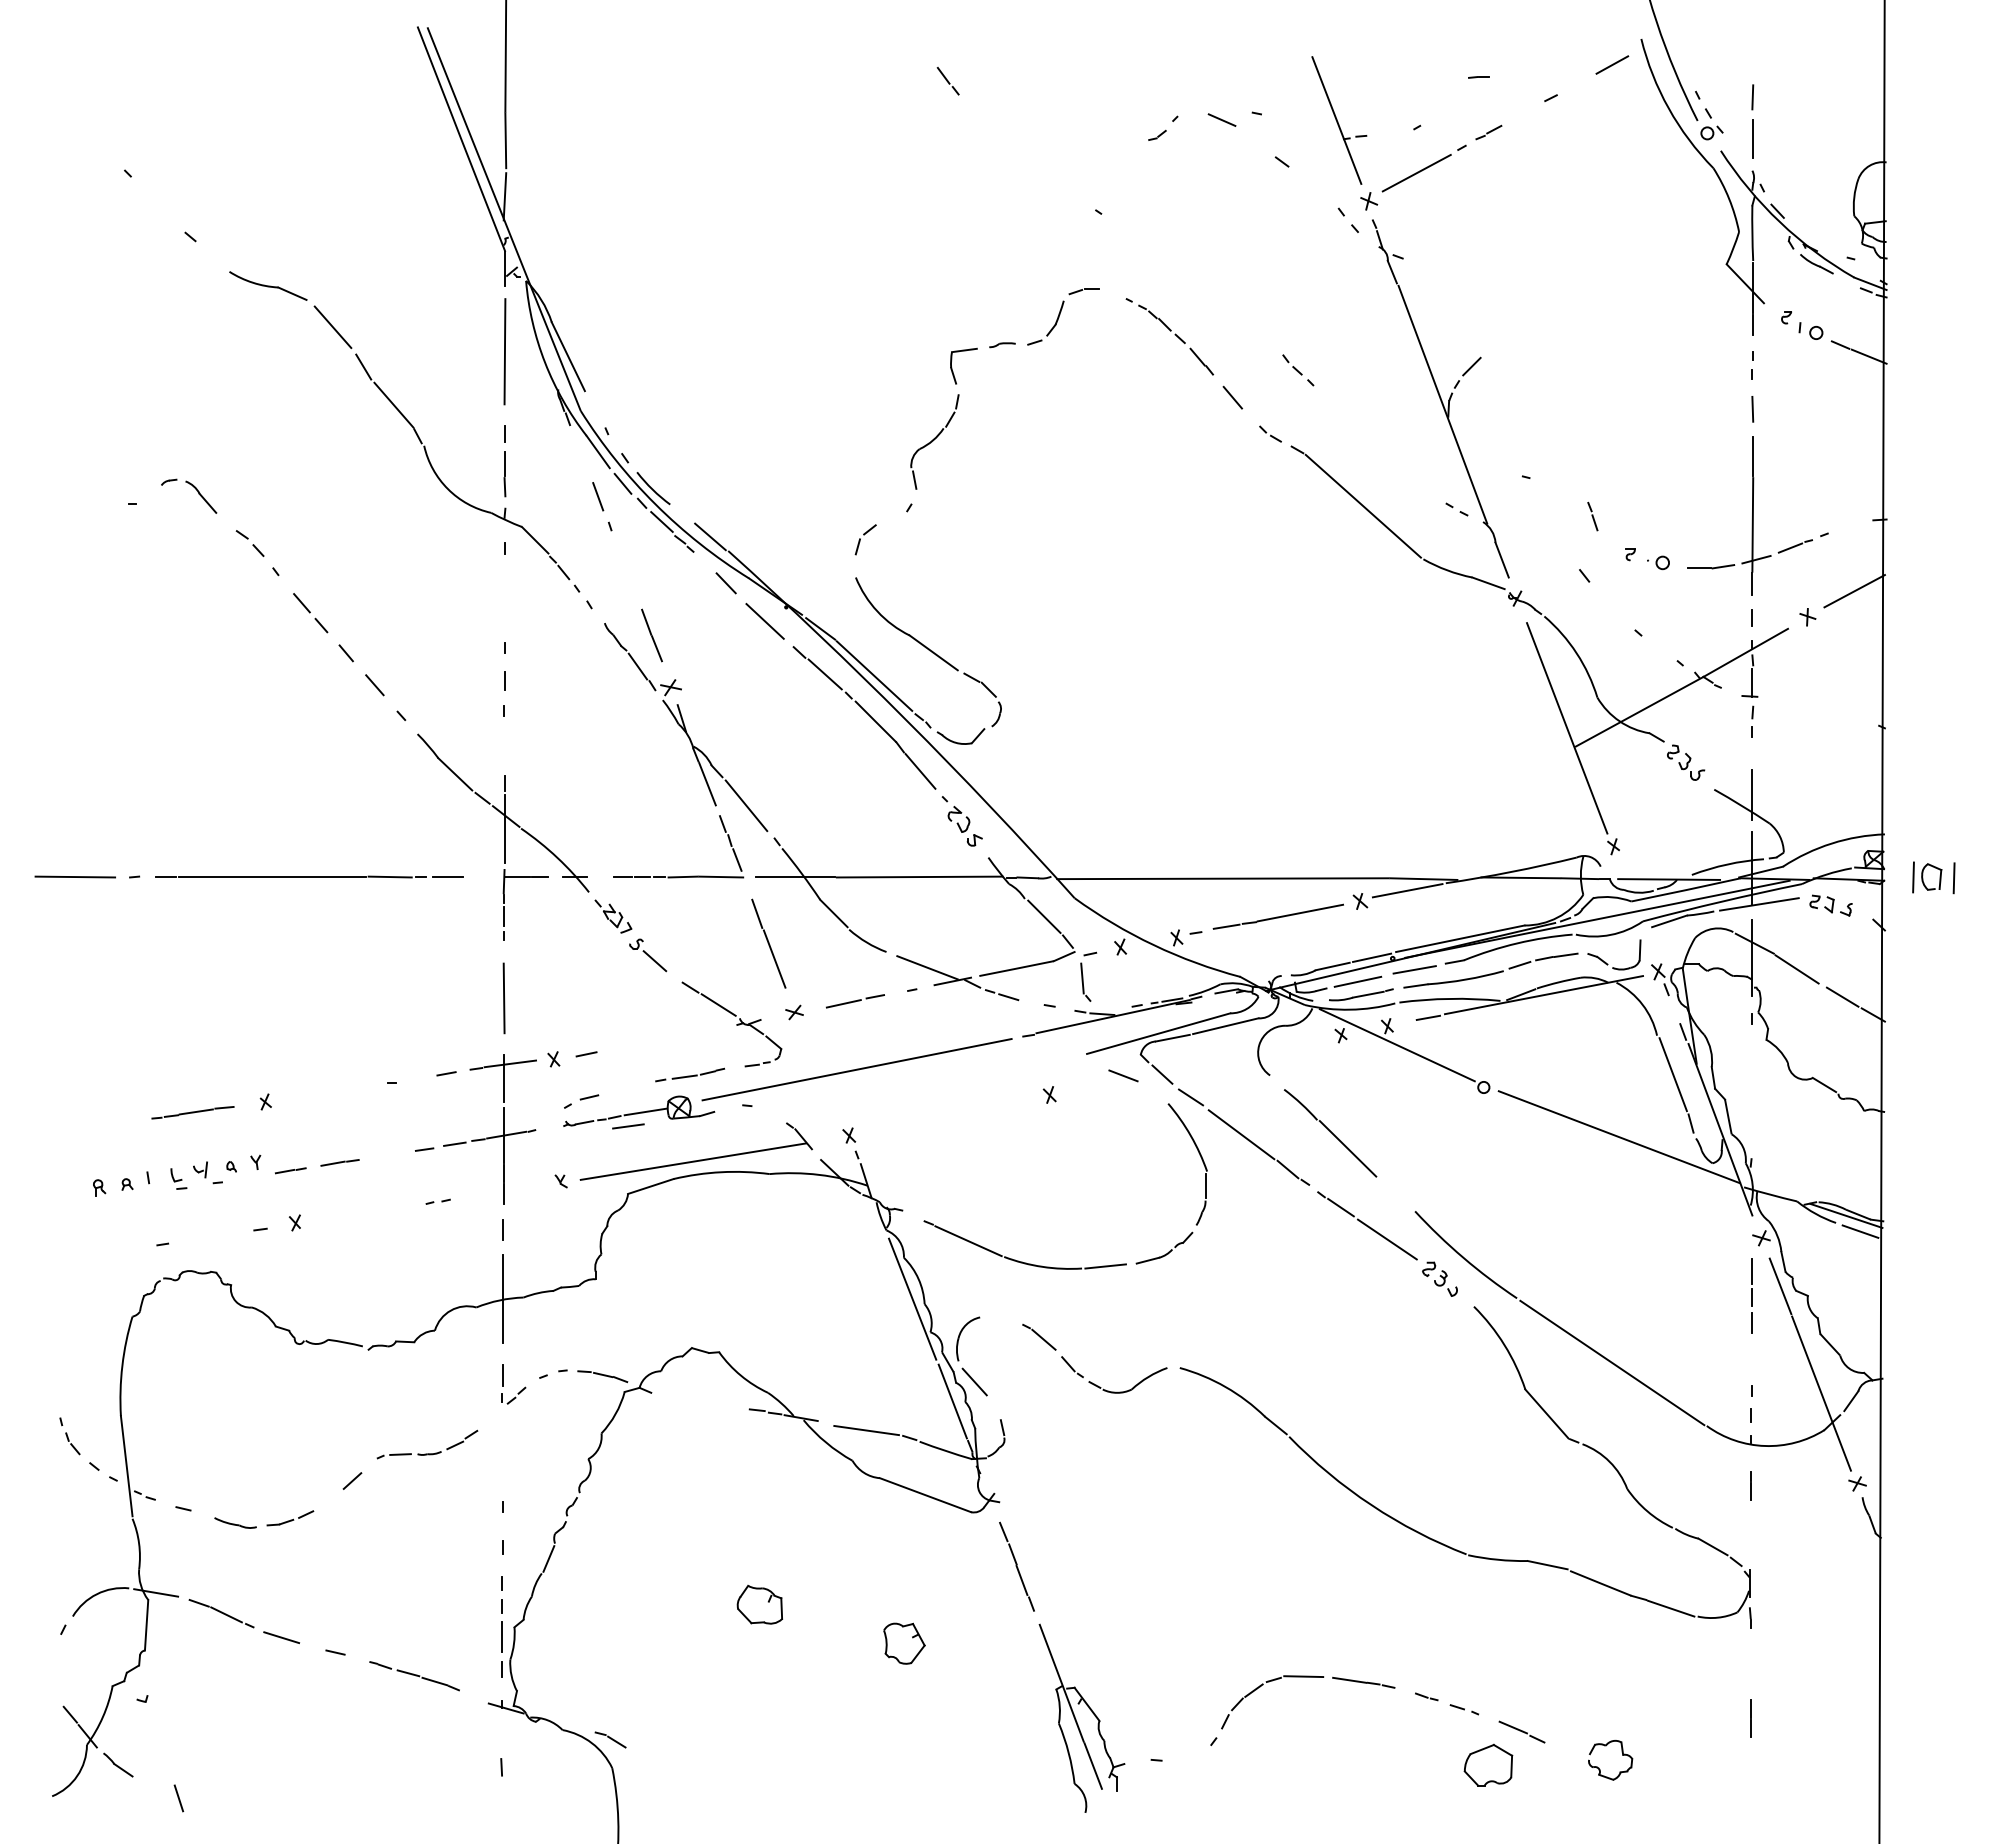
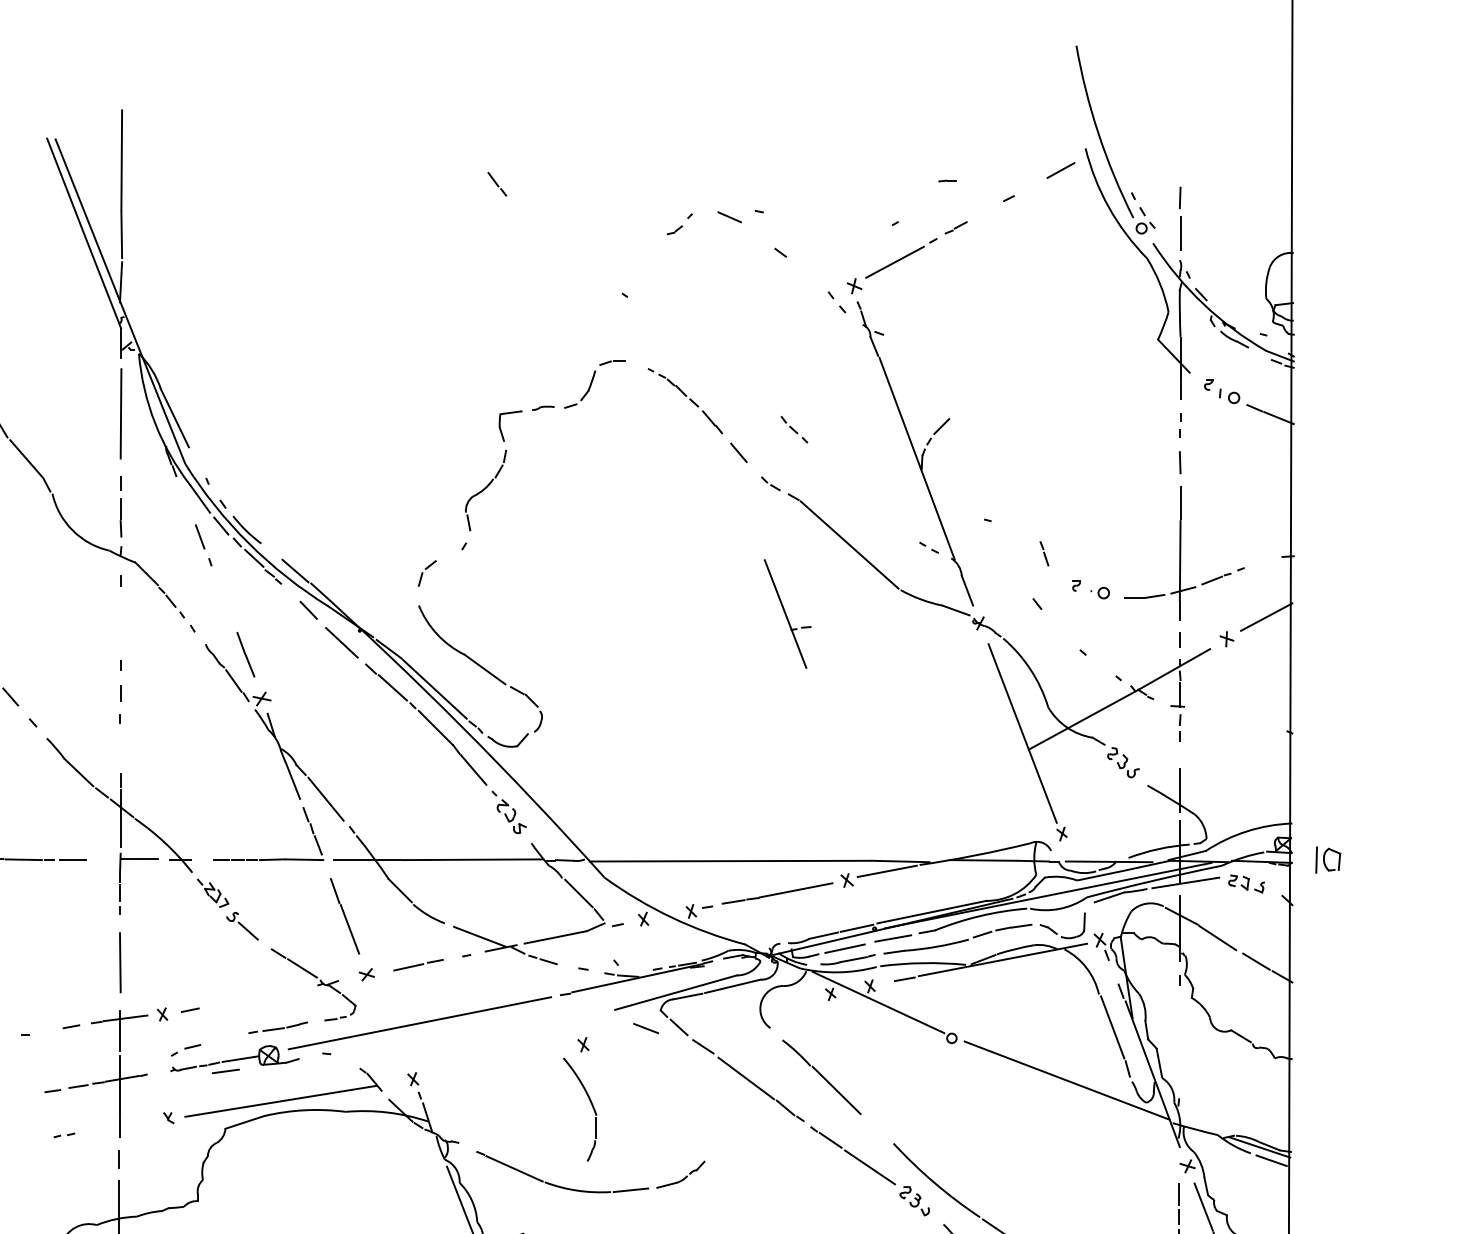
part: (1339, 120) -> (787, 613), moved
line: (1953, 878) -> (1350, 860), removed
line: (1082, 978) -> (611, 945), removed
part: (1200, 1157) -> (590, 1103), moved

